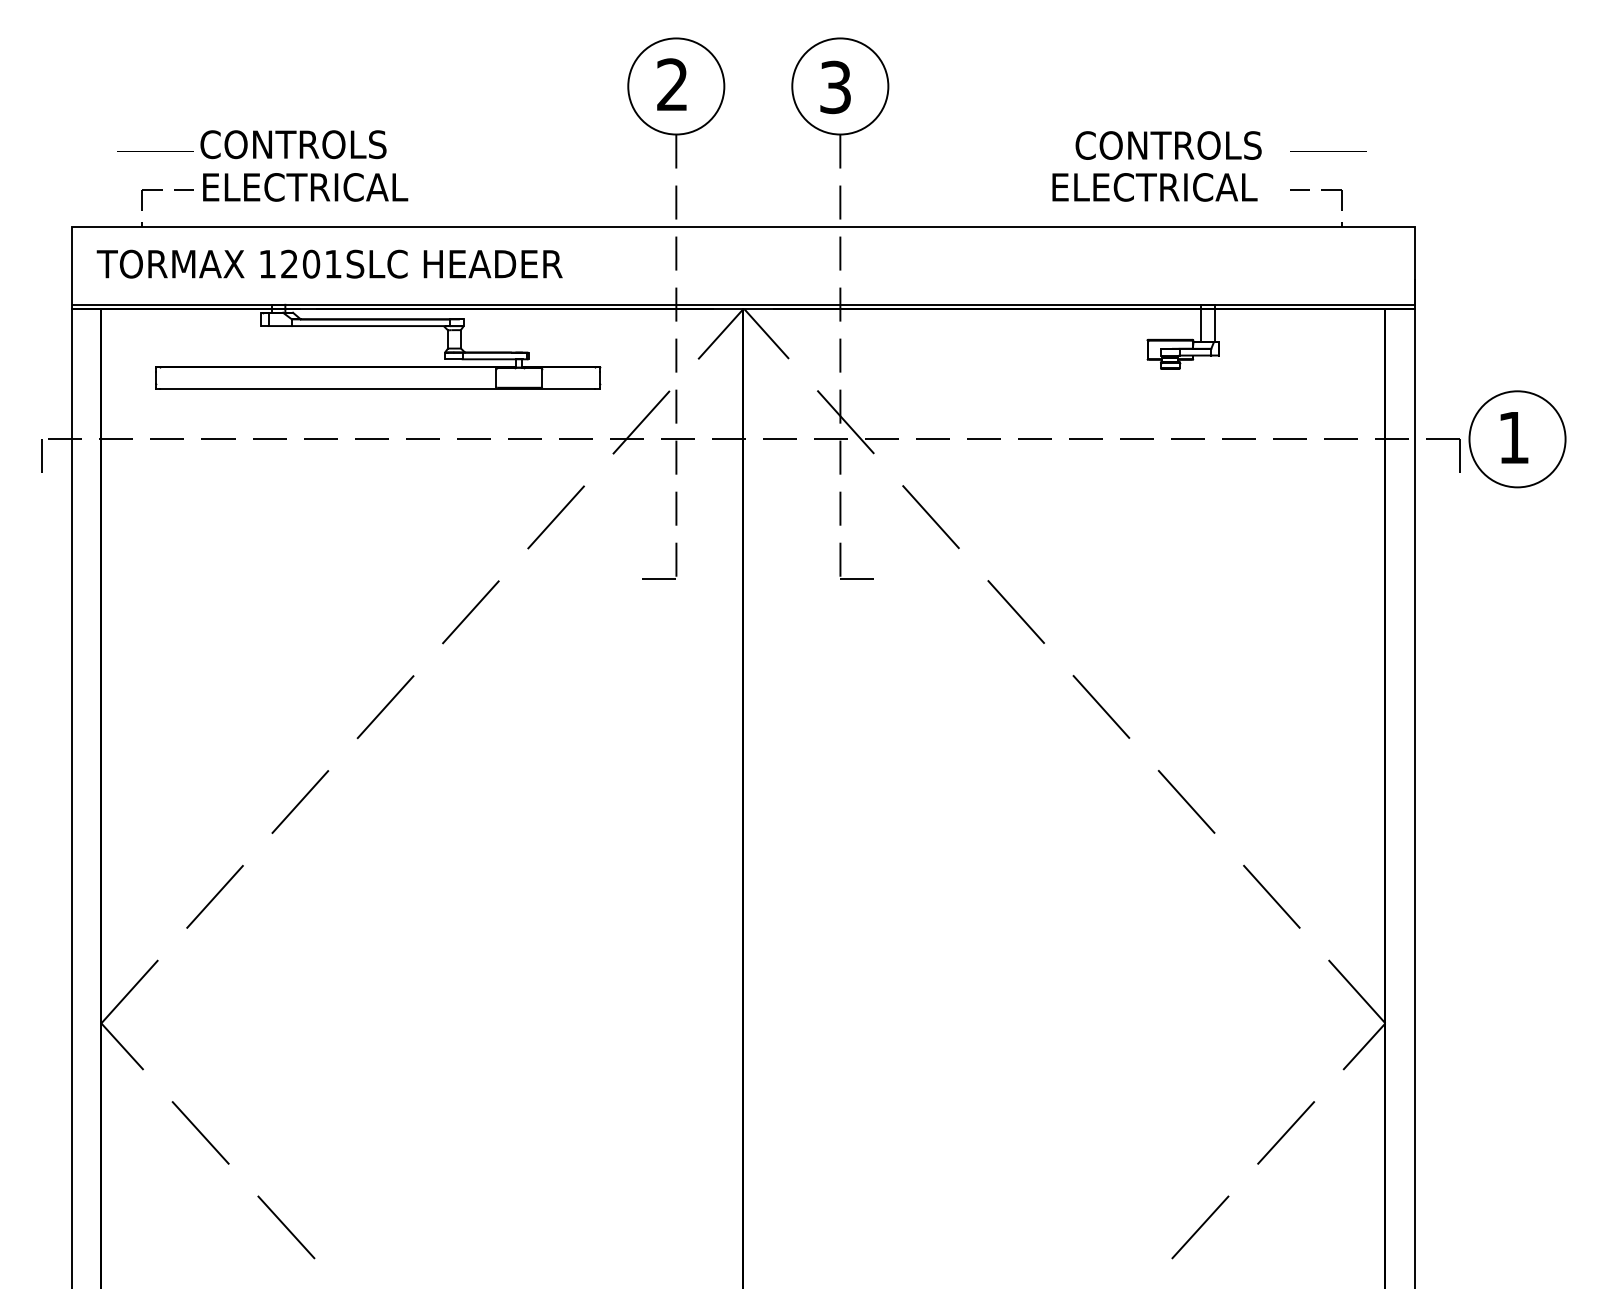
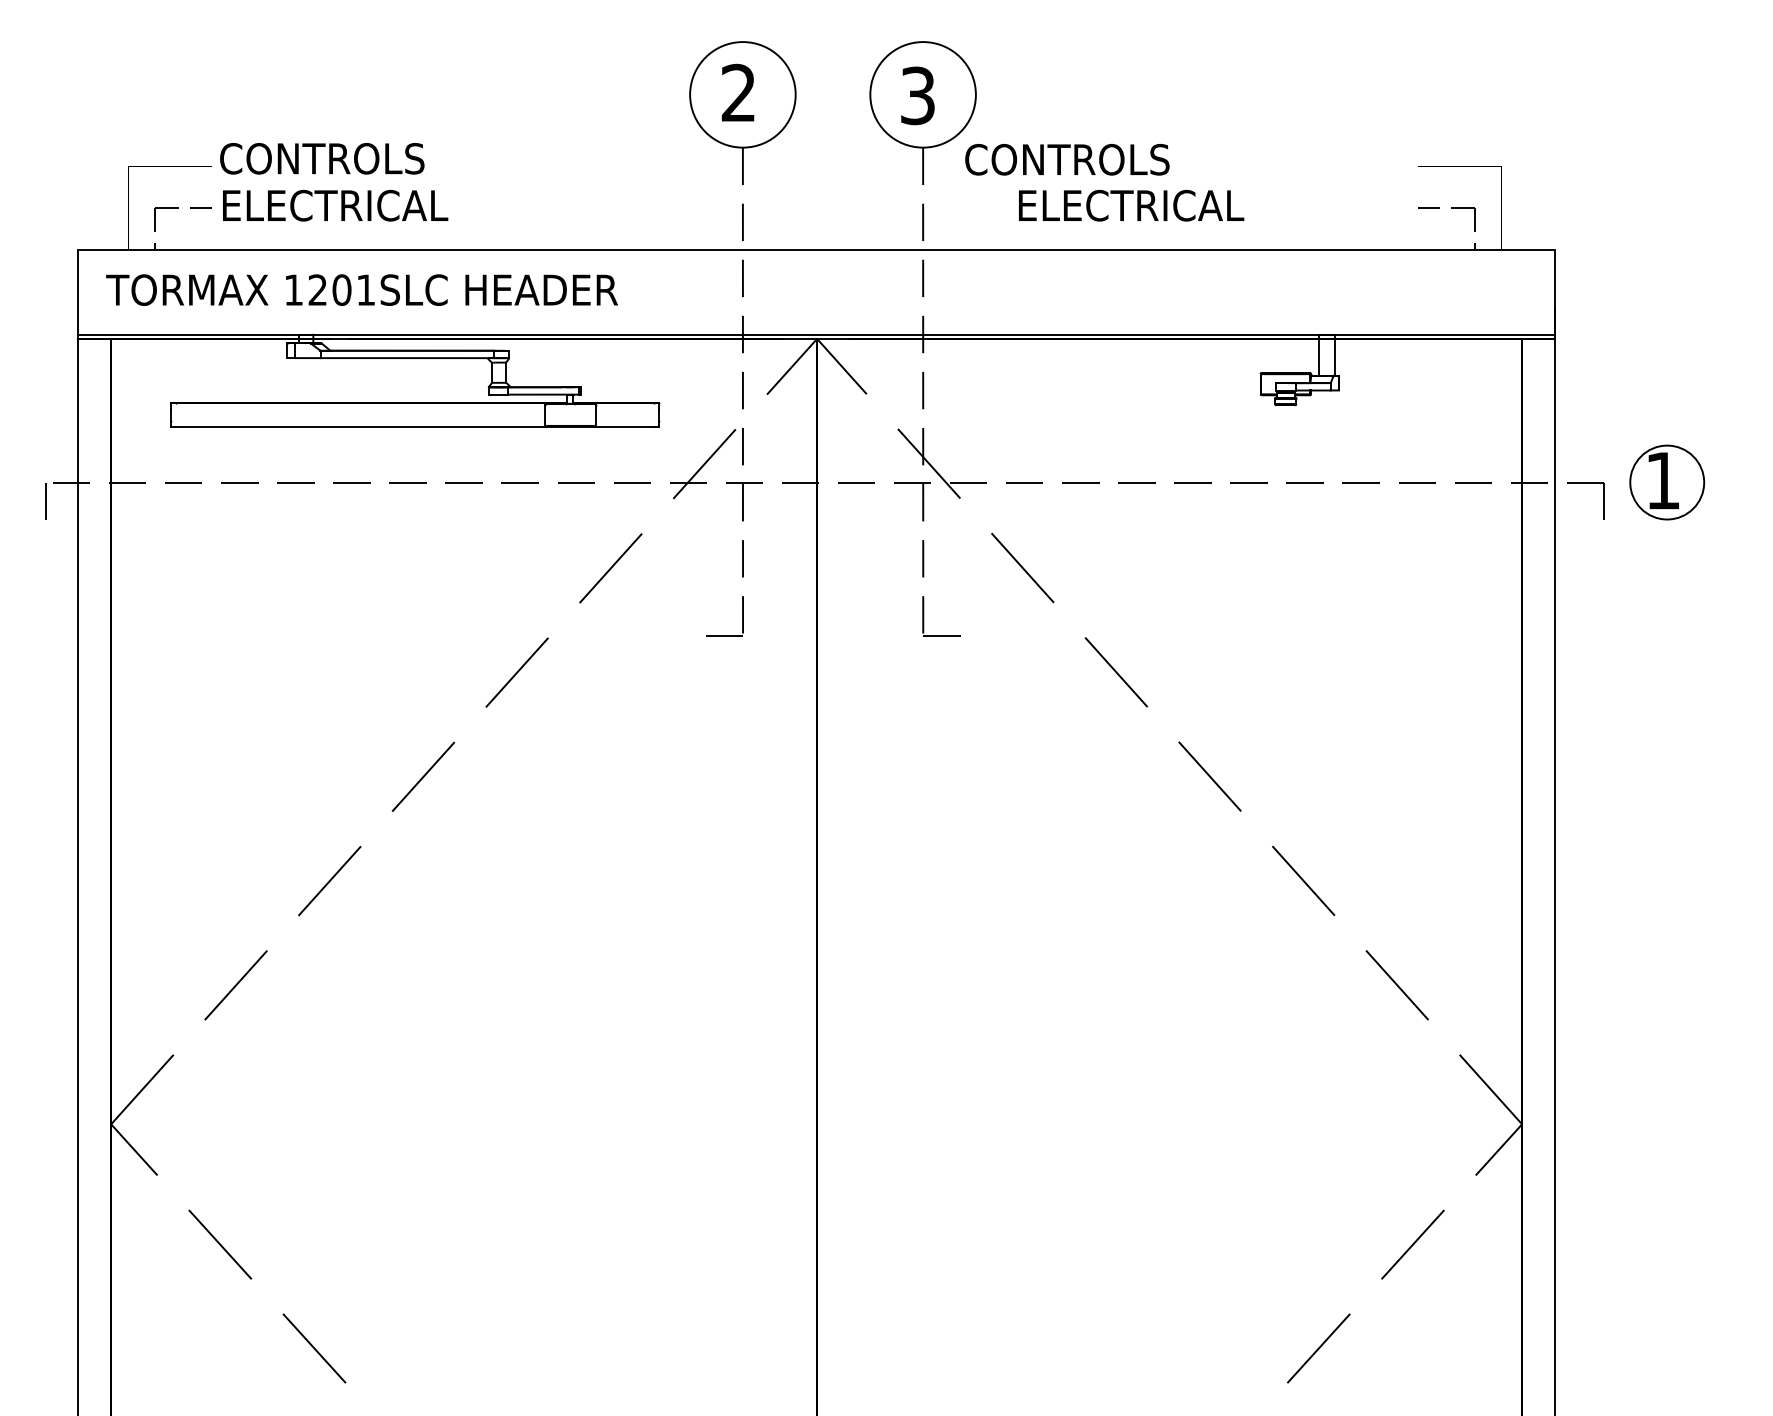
text: (1168, 145) -> (1067, 159), moved
text: (1154, 187) -> (1130, 205), moved
circle: (1517, 439) -> (1667, 482), size x0.7

